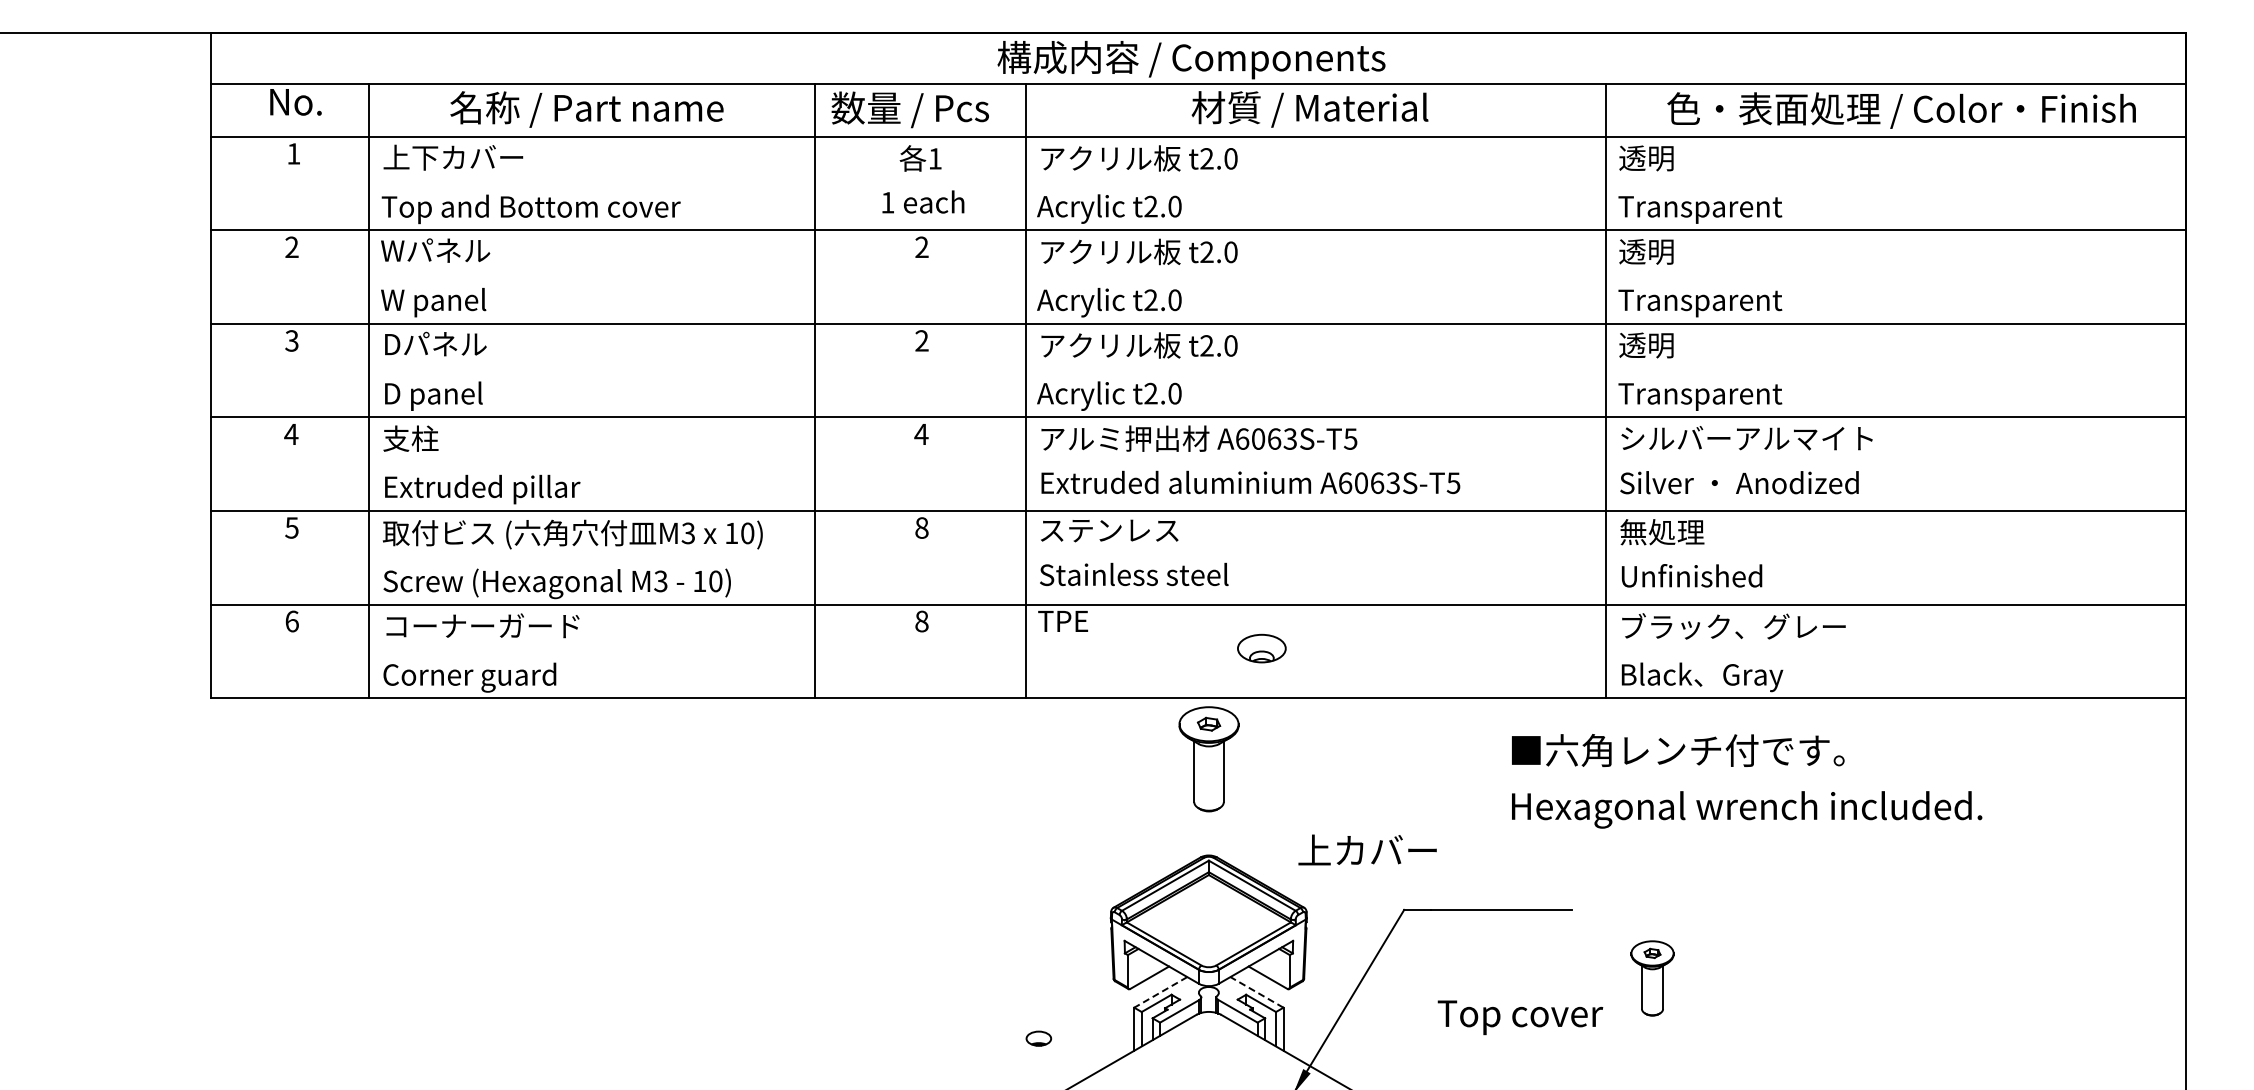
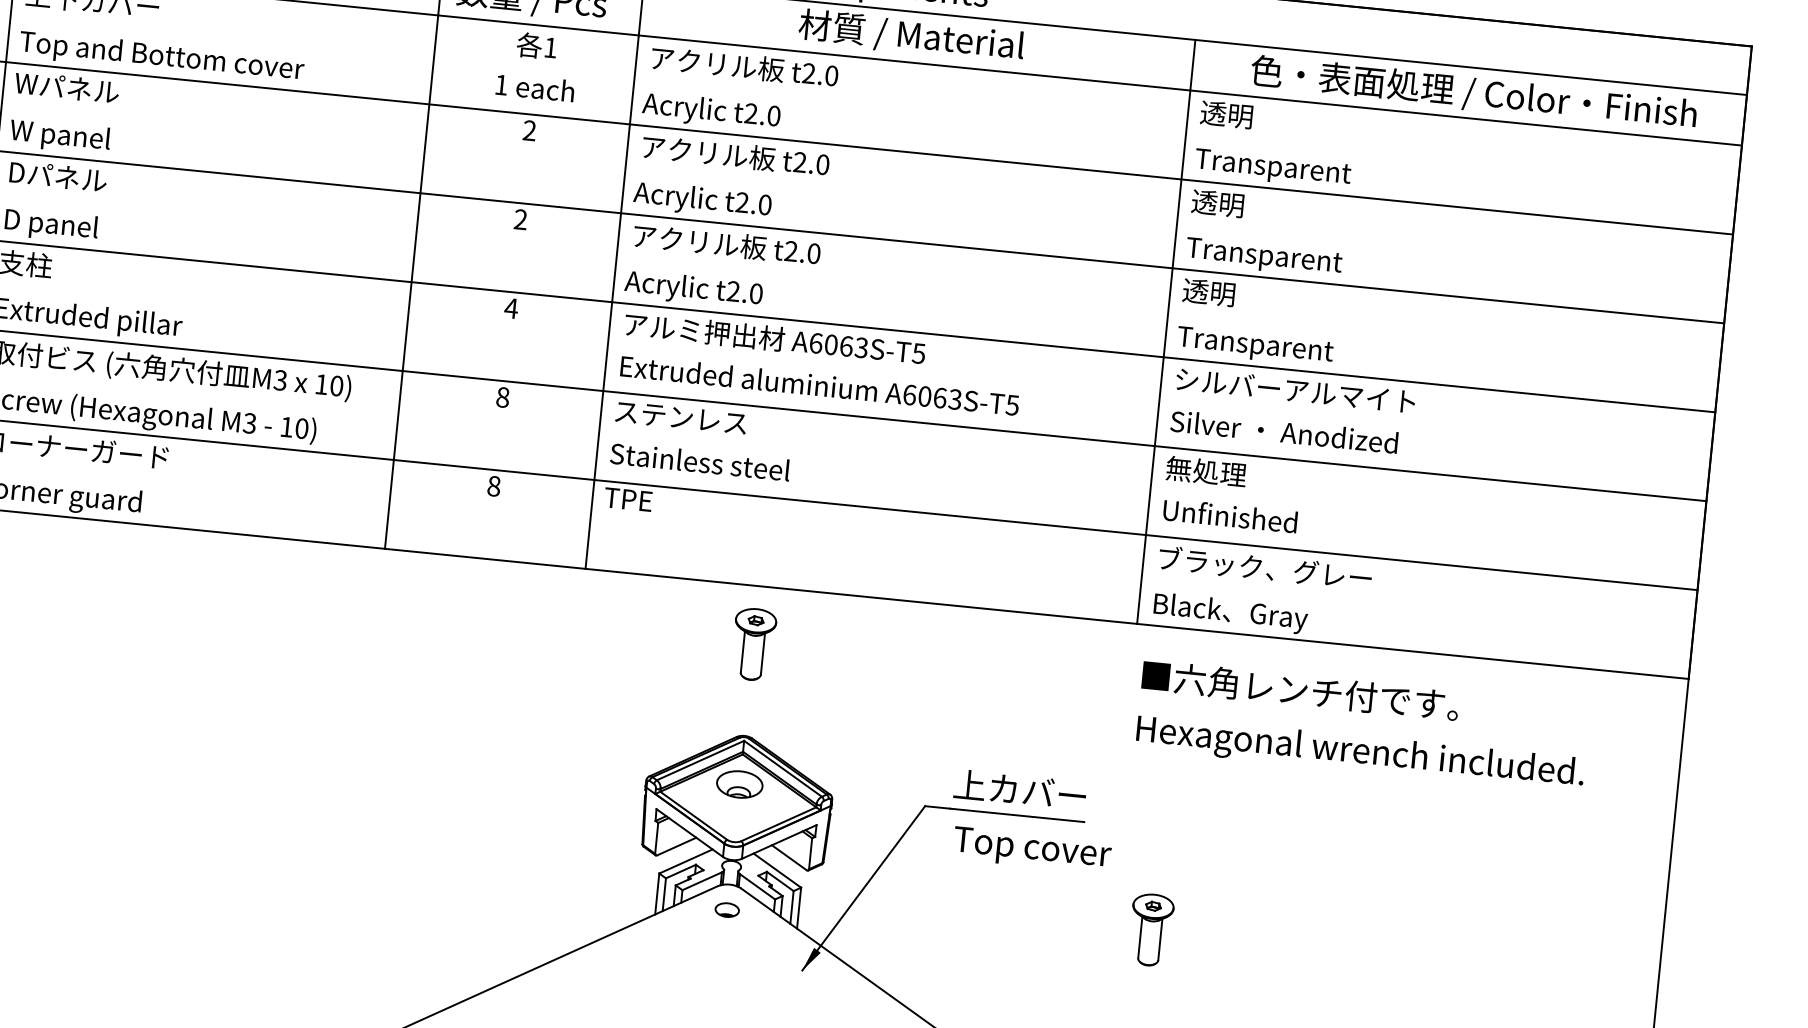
part: (1261, 648) -> (739, 784), moved
part: (1208, 759) -> (753, 644), size x0.71
text: (1747, 781) -> (1363, 726), moved
text: (1367, 849) -> (1020, 789), moved
part: (1652, 978) -> (1151, 930), moved
line: (1160, 992) -> (685, 861), dashed -> solid
line: (1256, 992) -> (776, 870), dashed -> solid
text: (1520, 1017) -> (1032, 850), moved
part: (1038, 1038) -> (726, 909), moved

